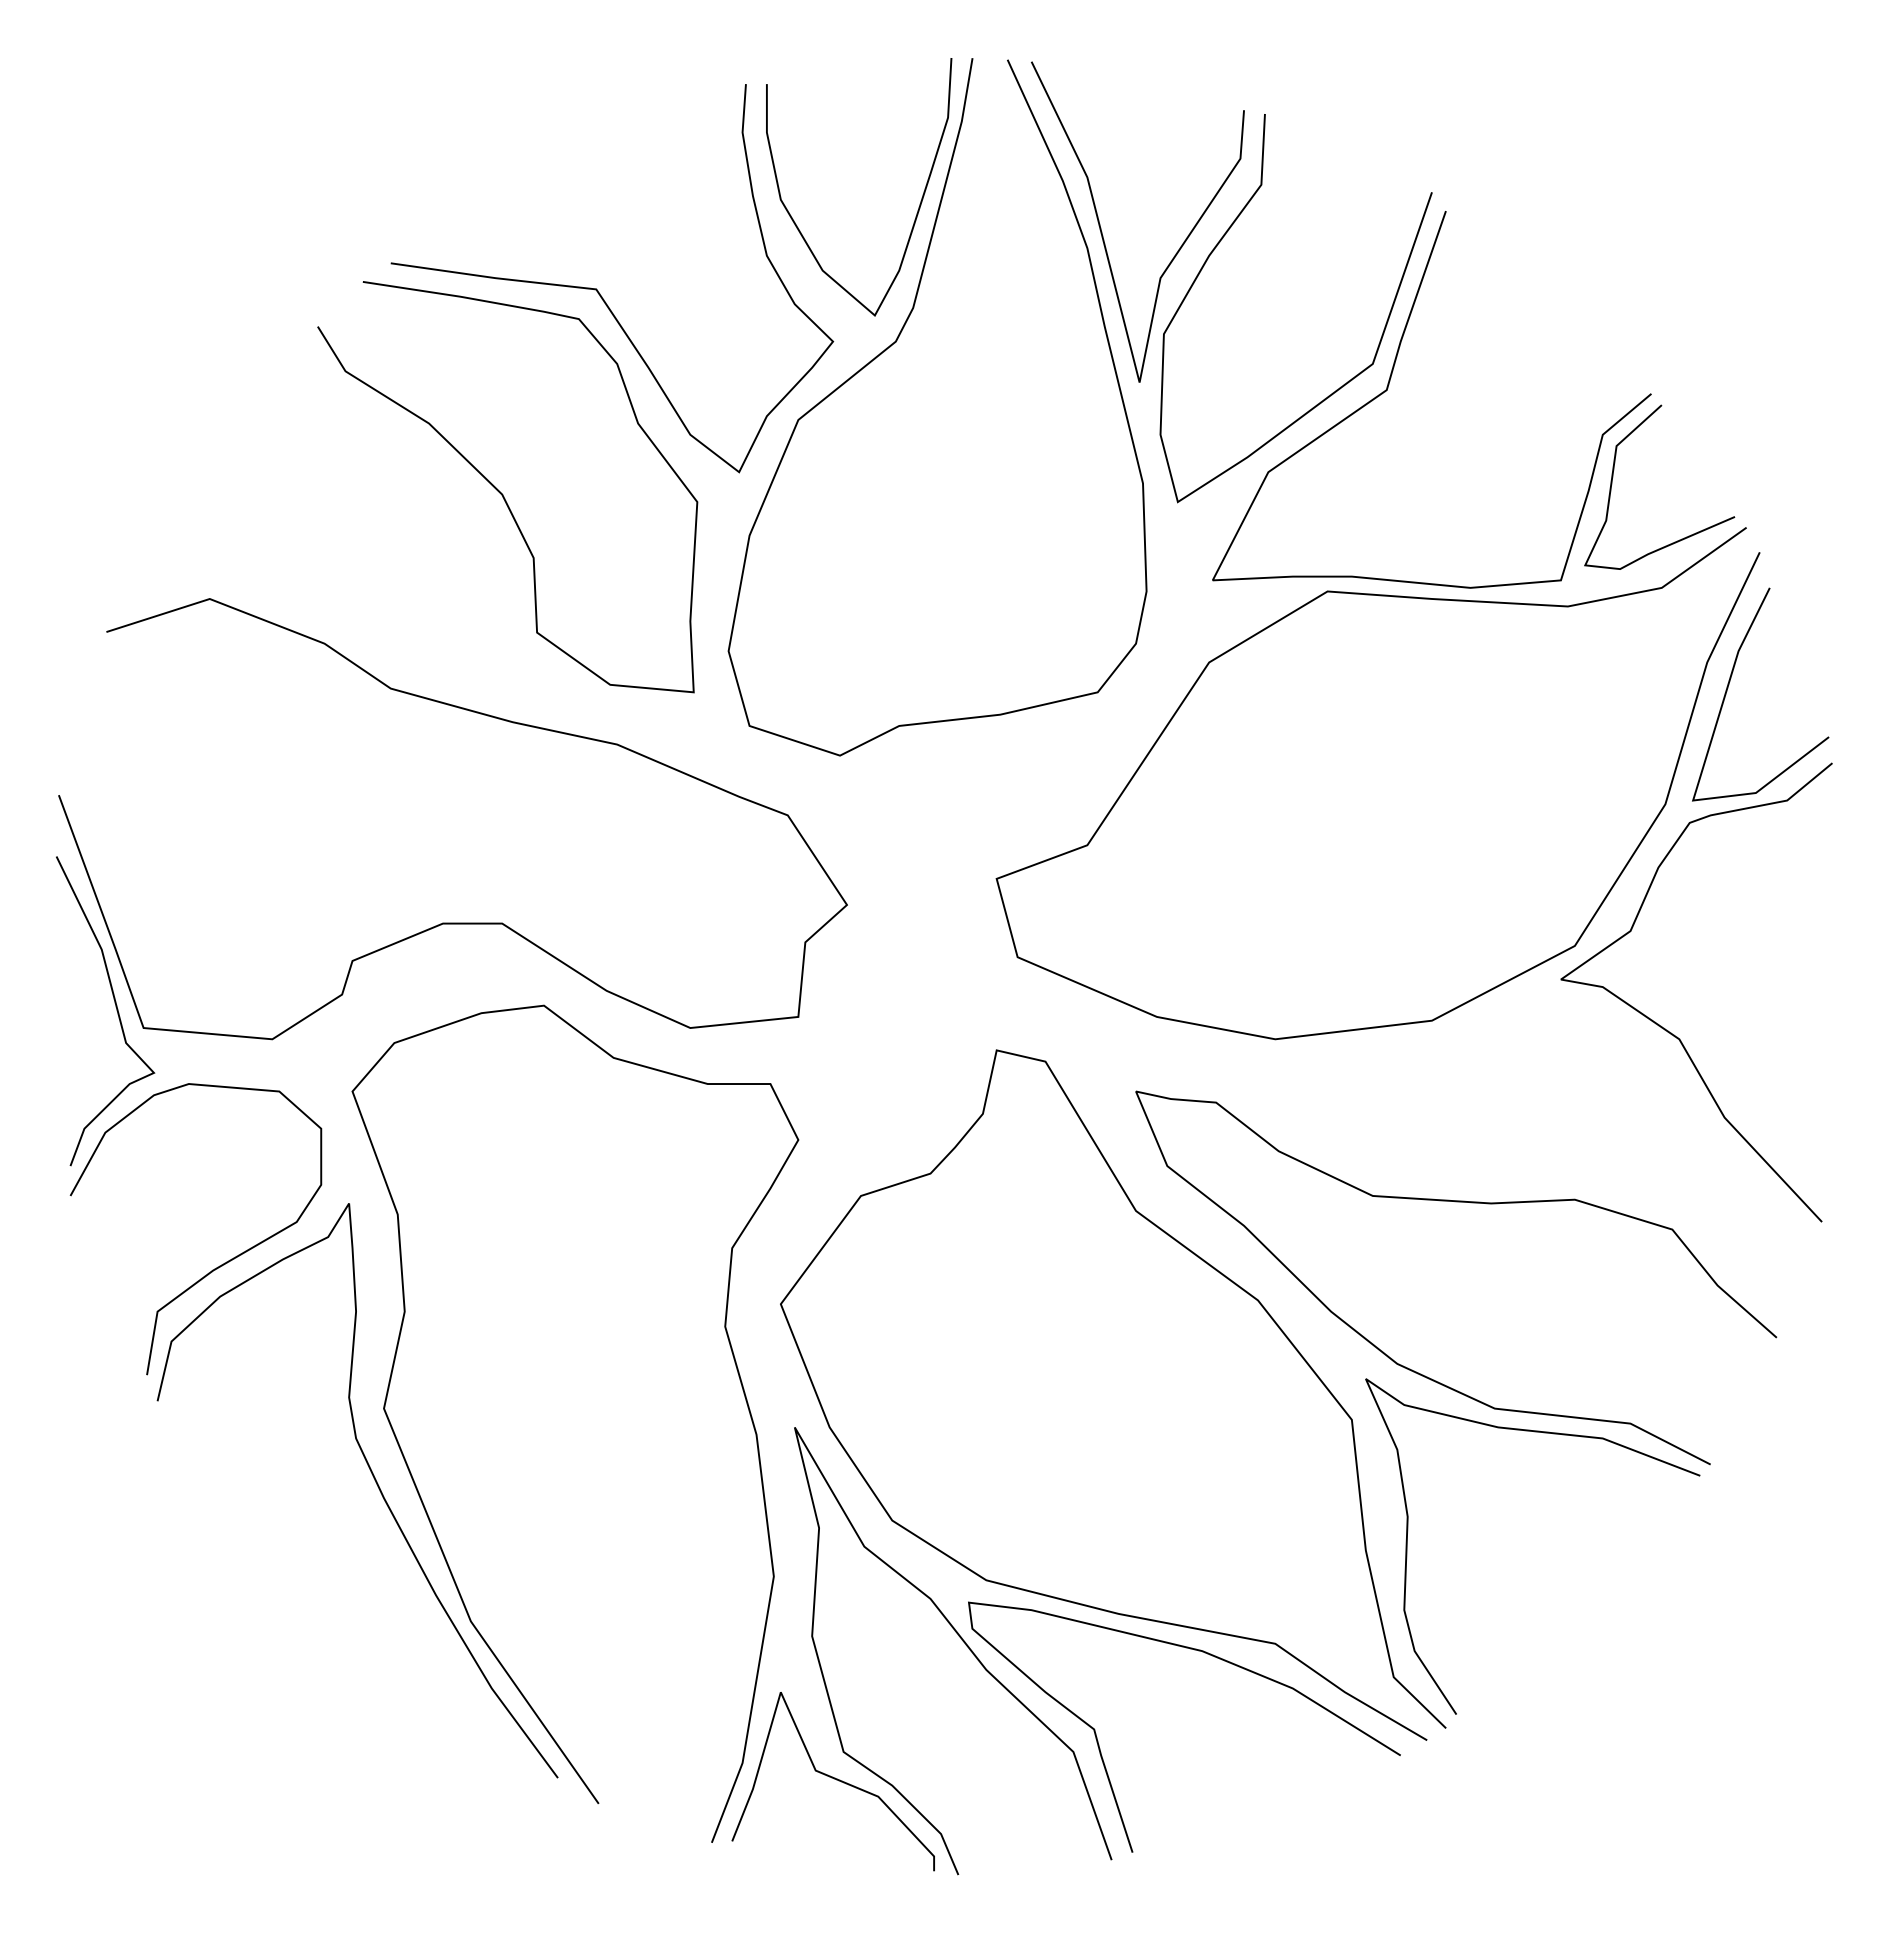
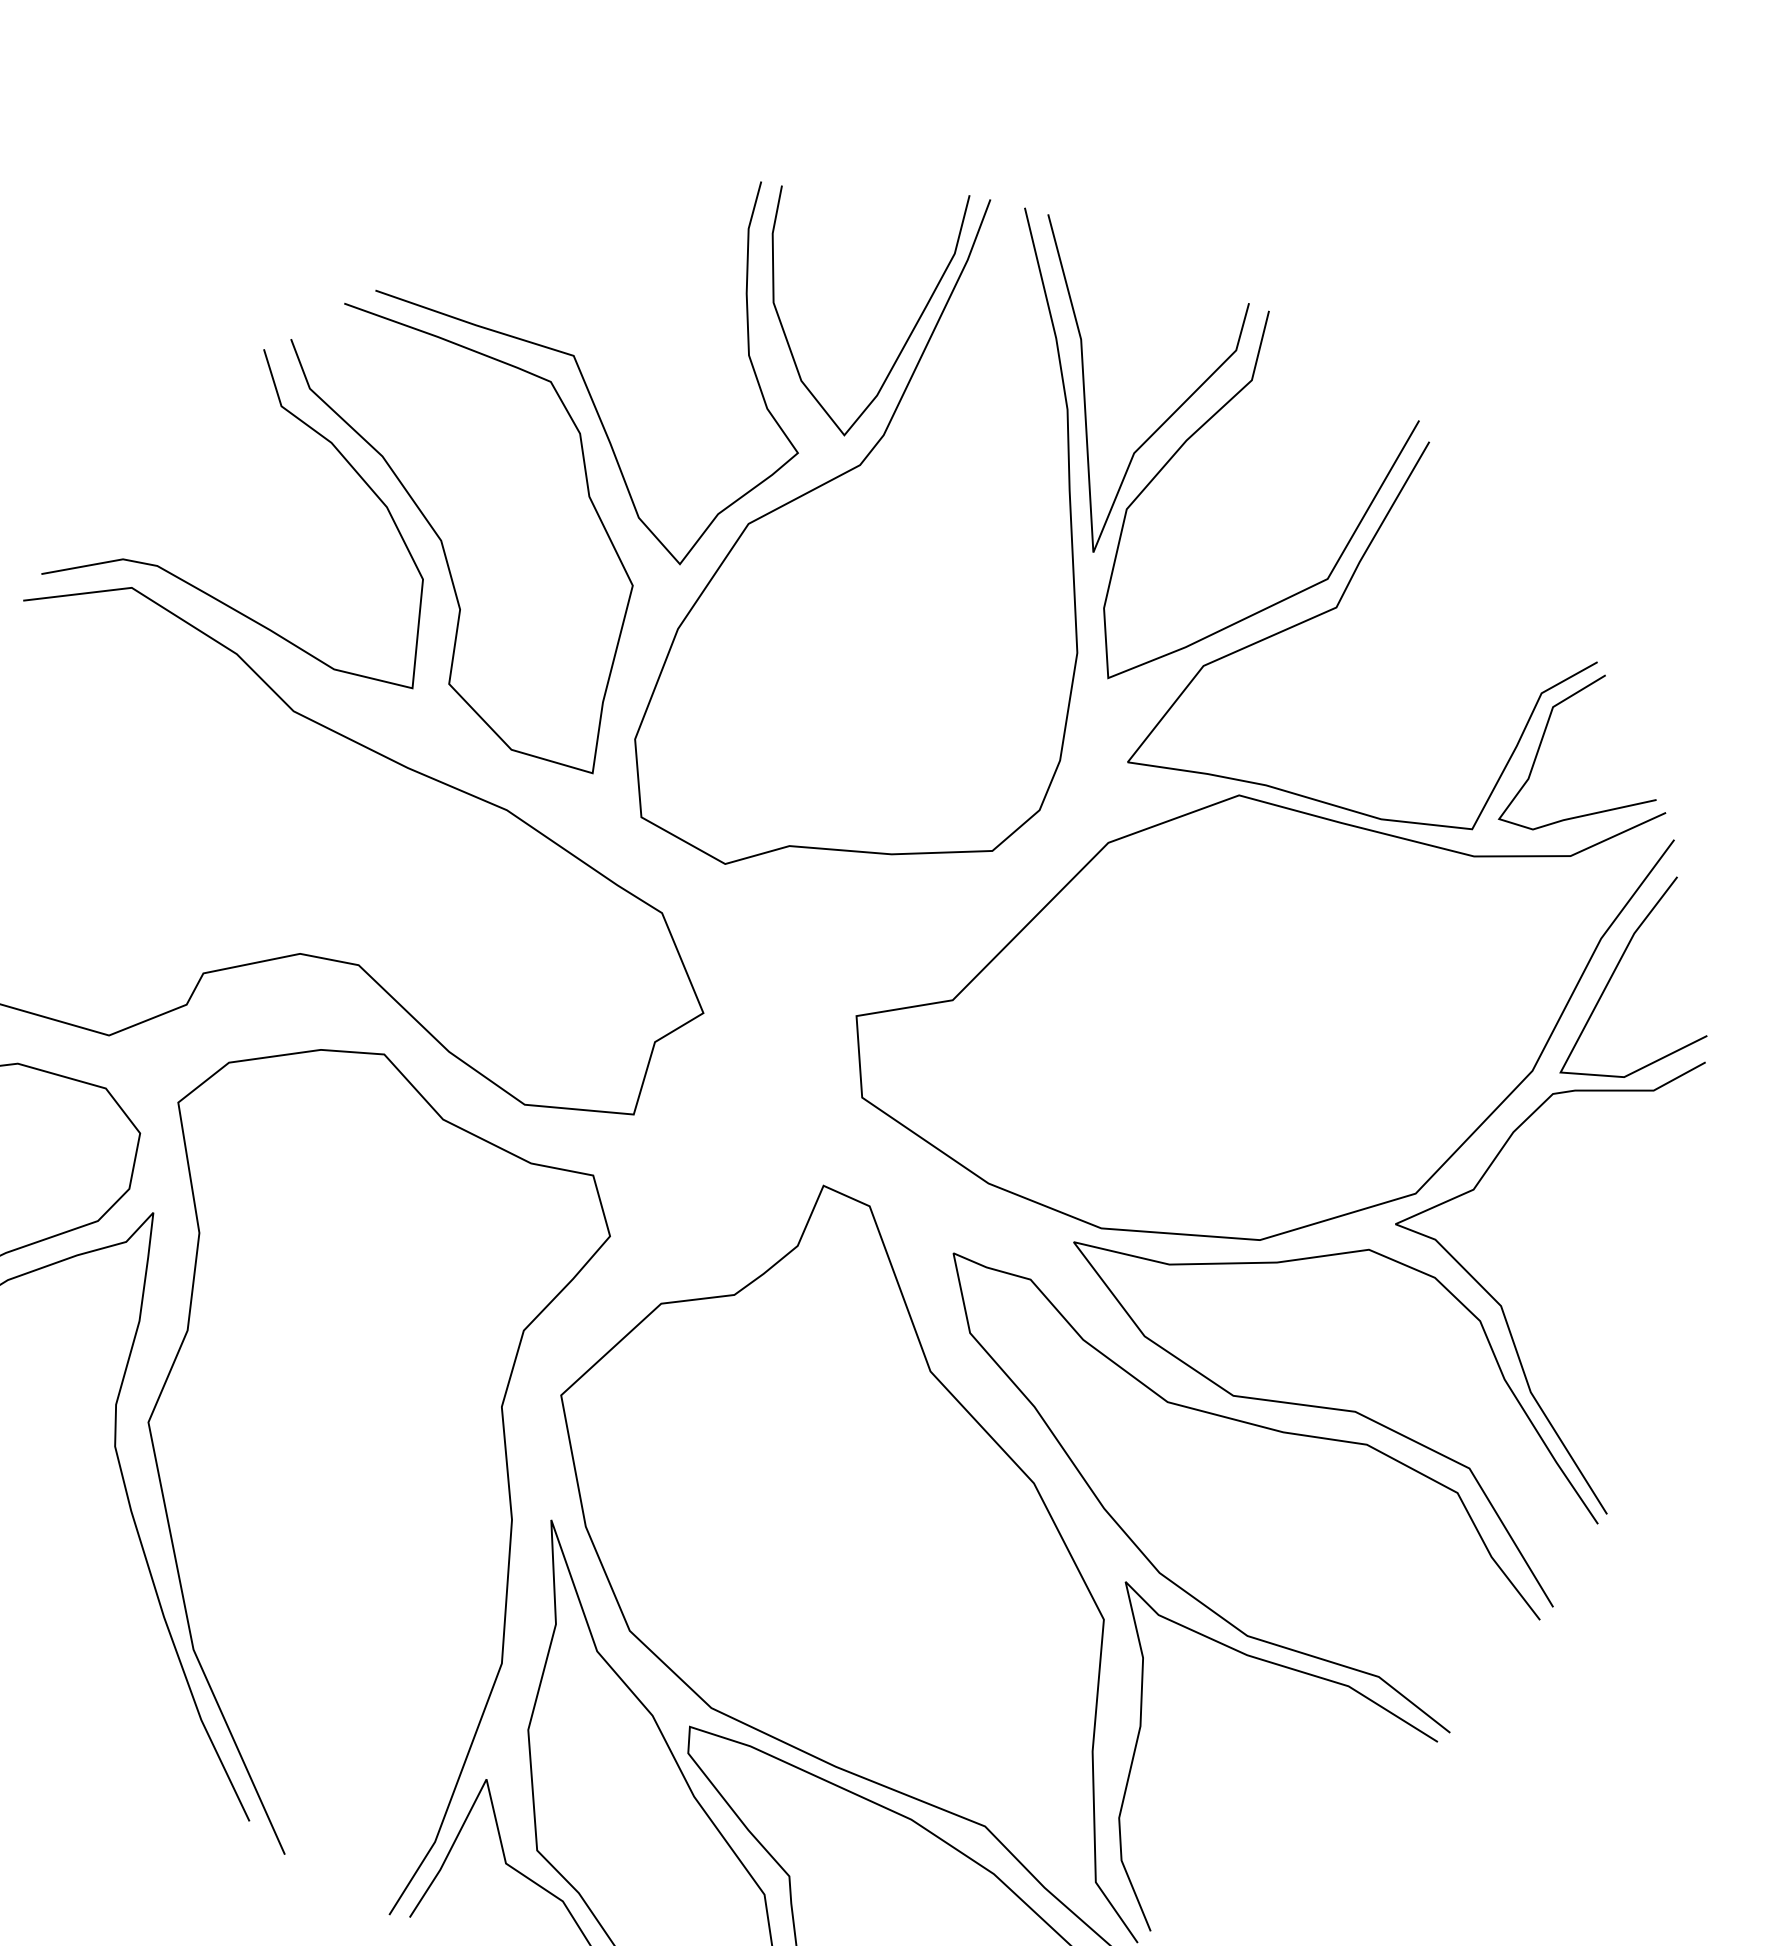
curve: (351, 409) -> (308, 427), added
curve: (1532, 1170) -> (1330, 1407), added

